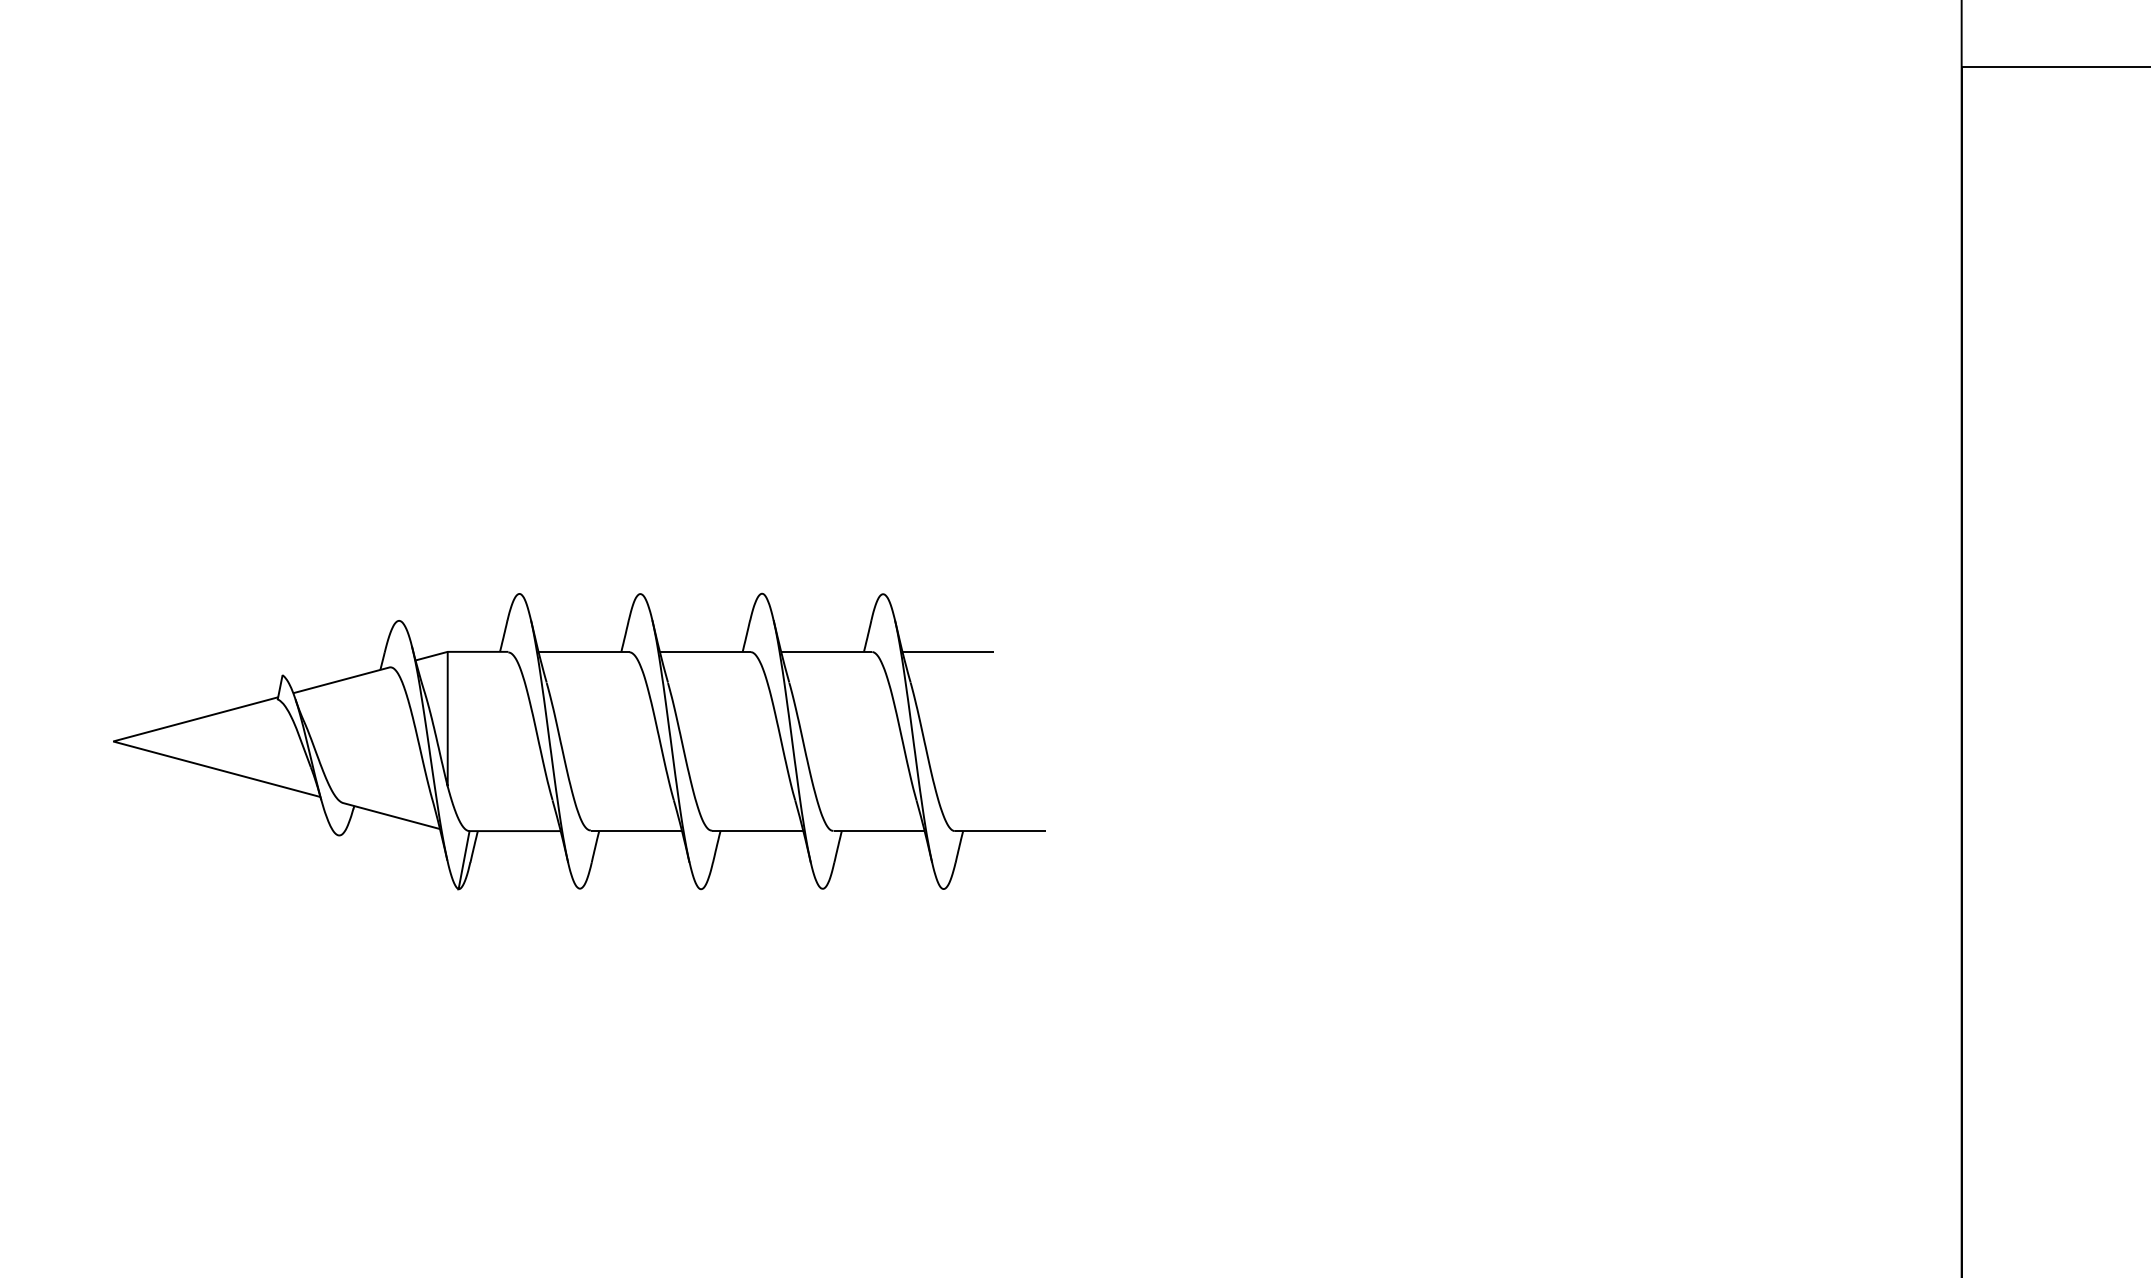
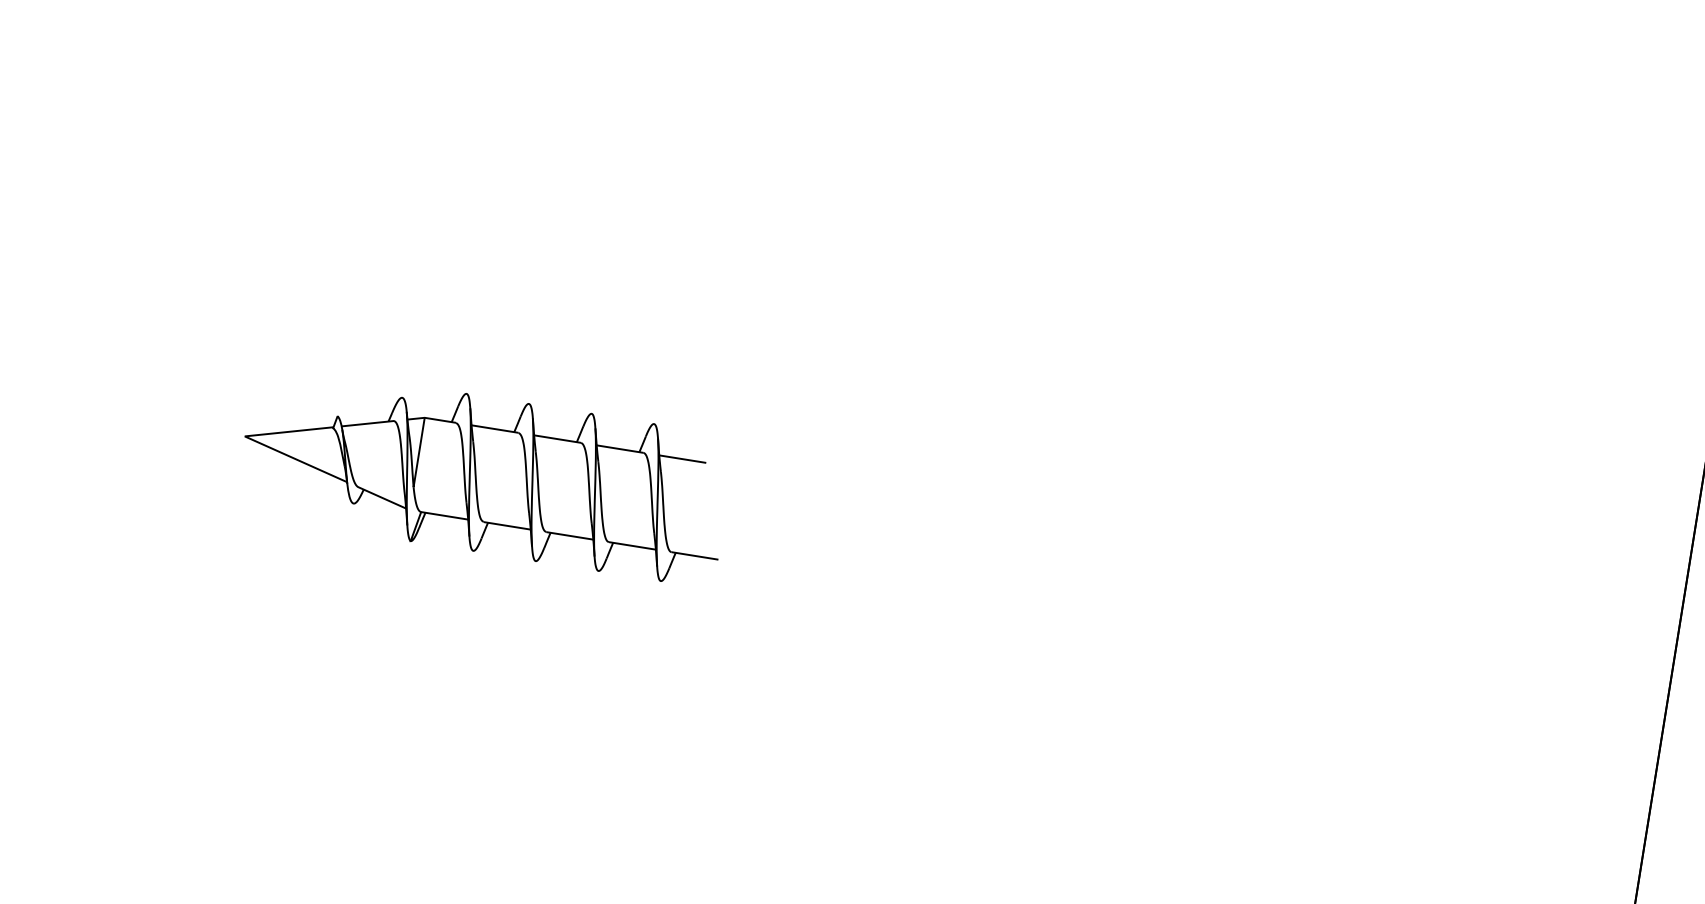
part: (579, 741) -> (485, 474), size x0.6

